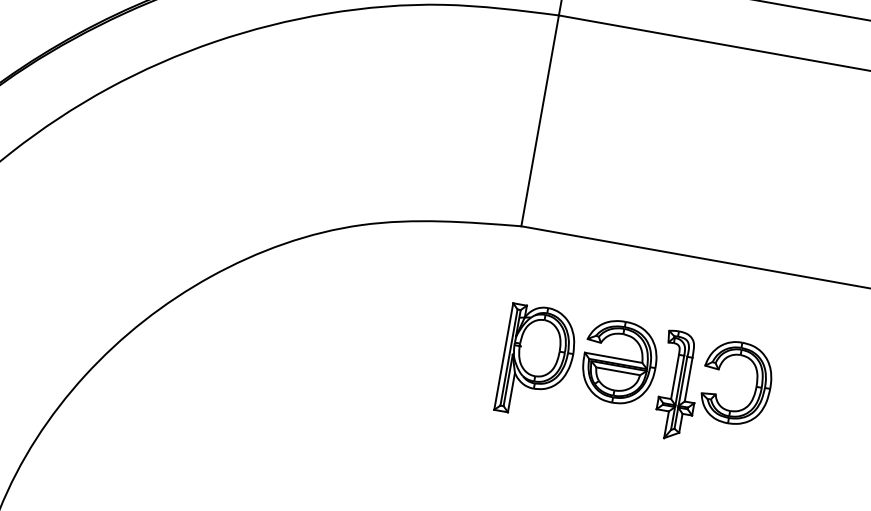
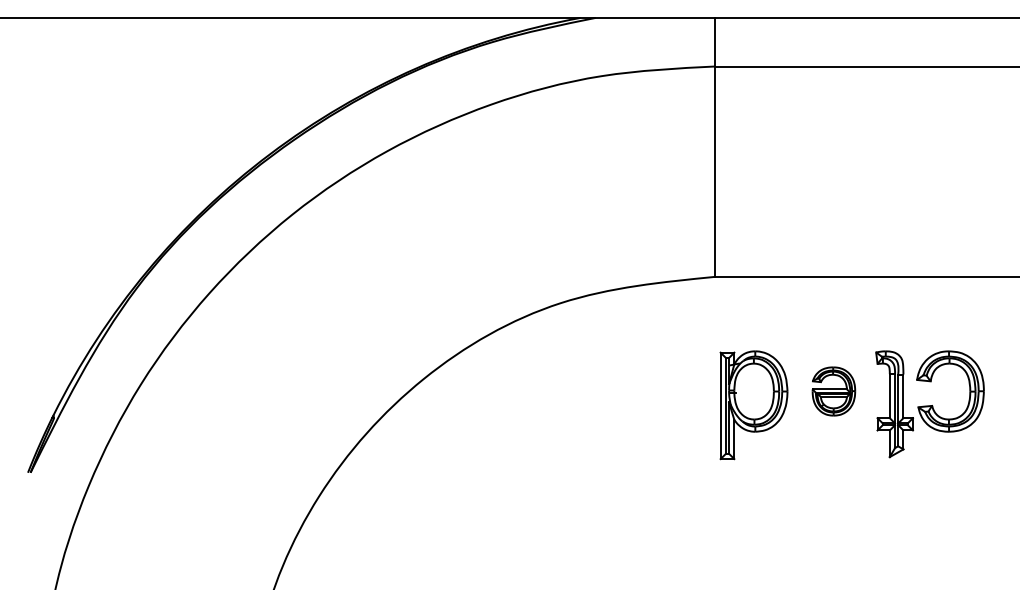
part: (619, 362) -> (833, 391), size x0.6

